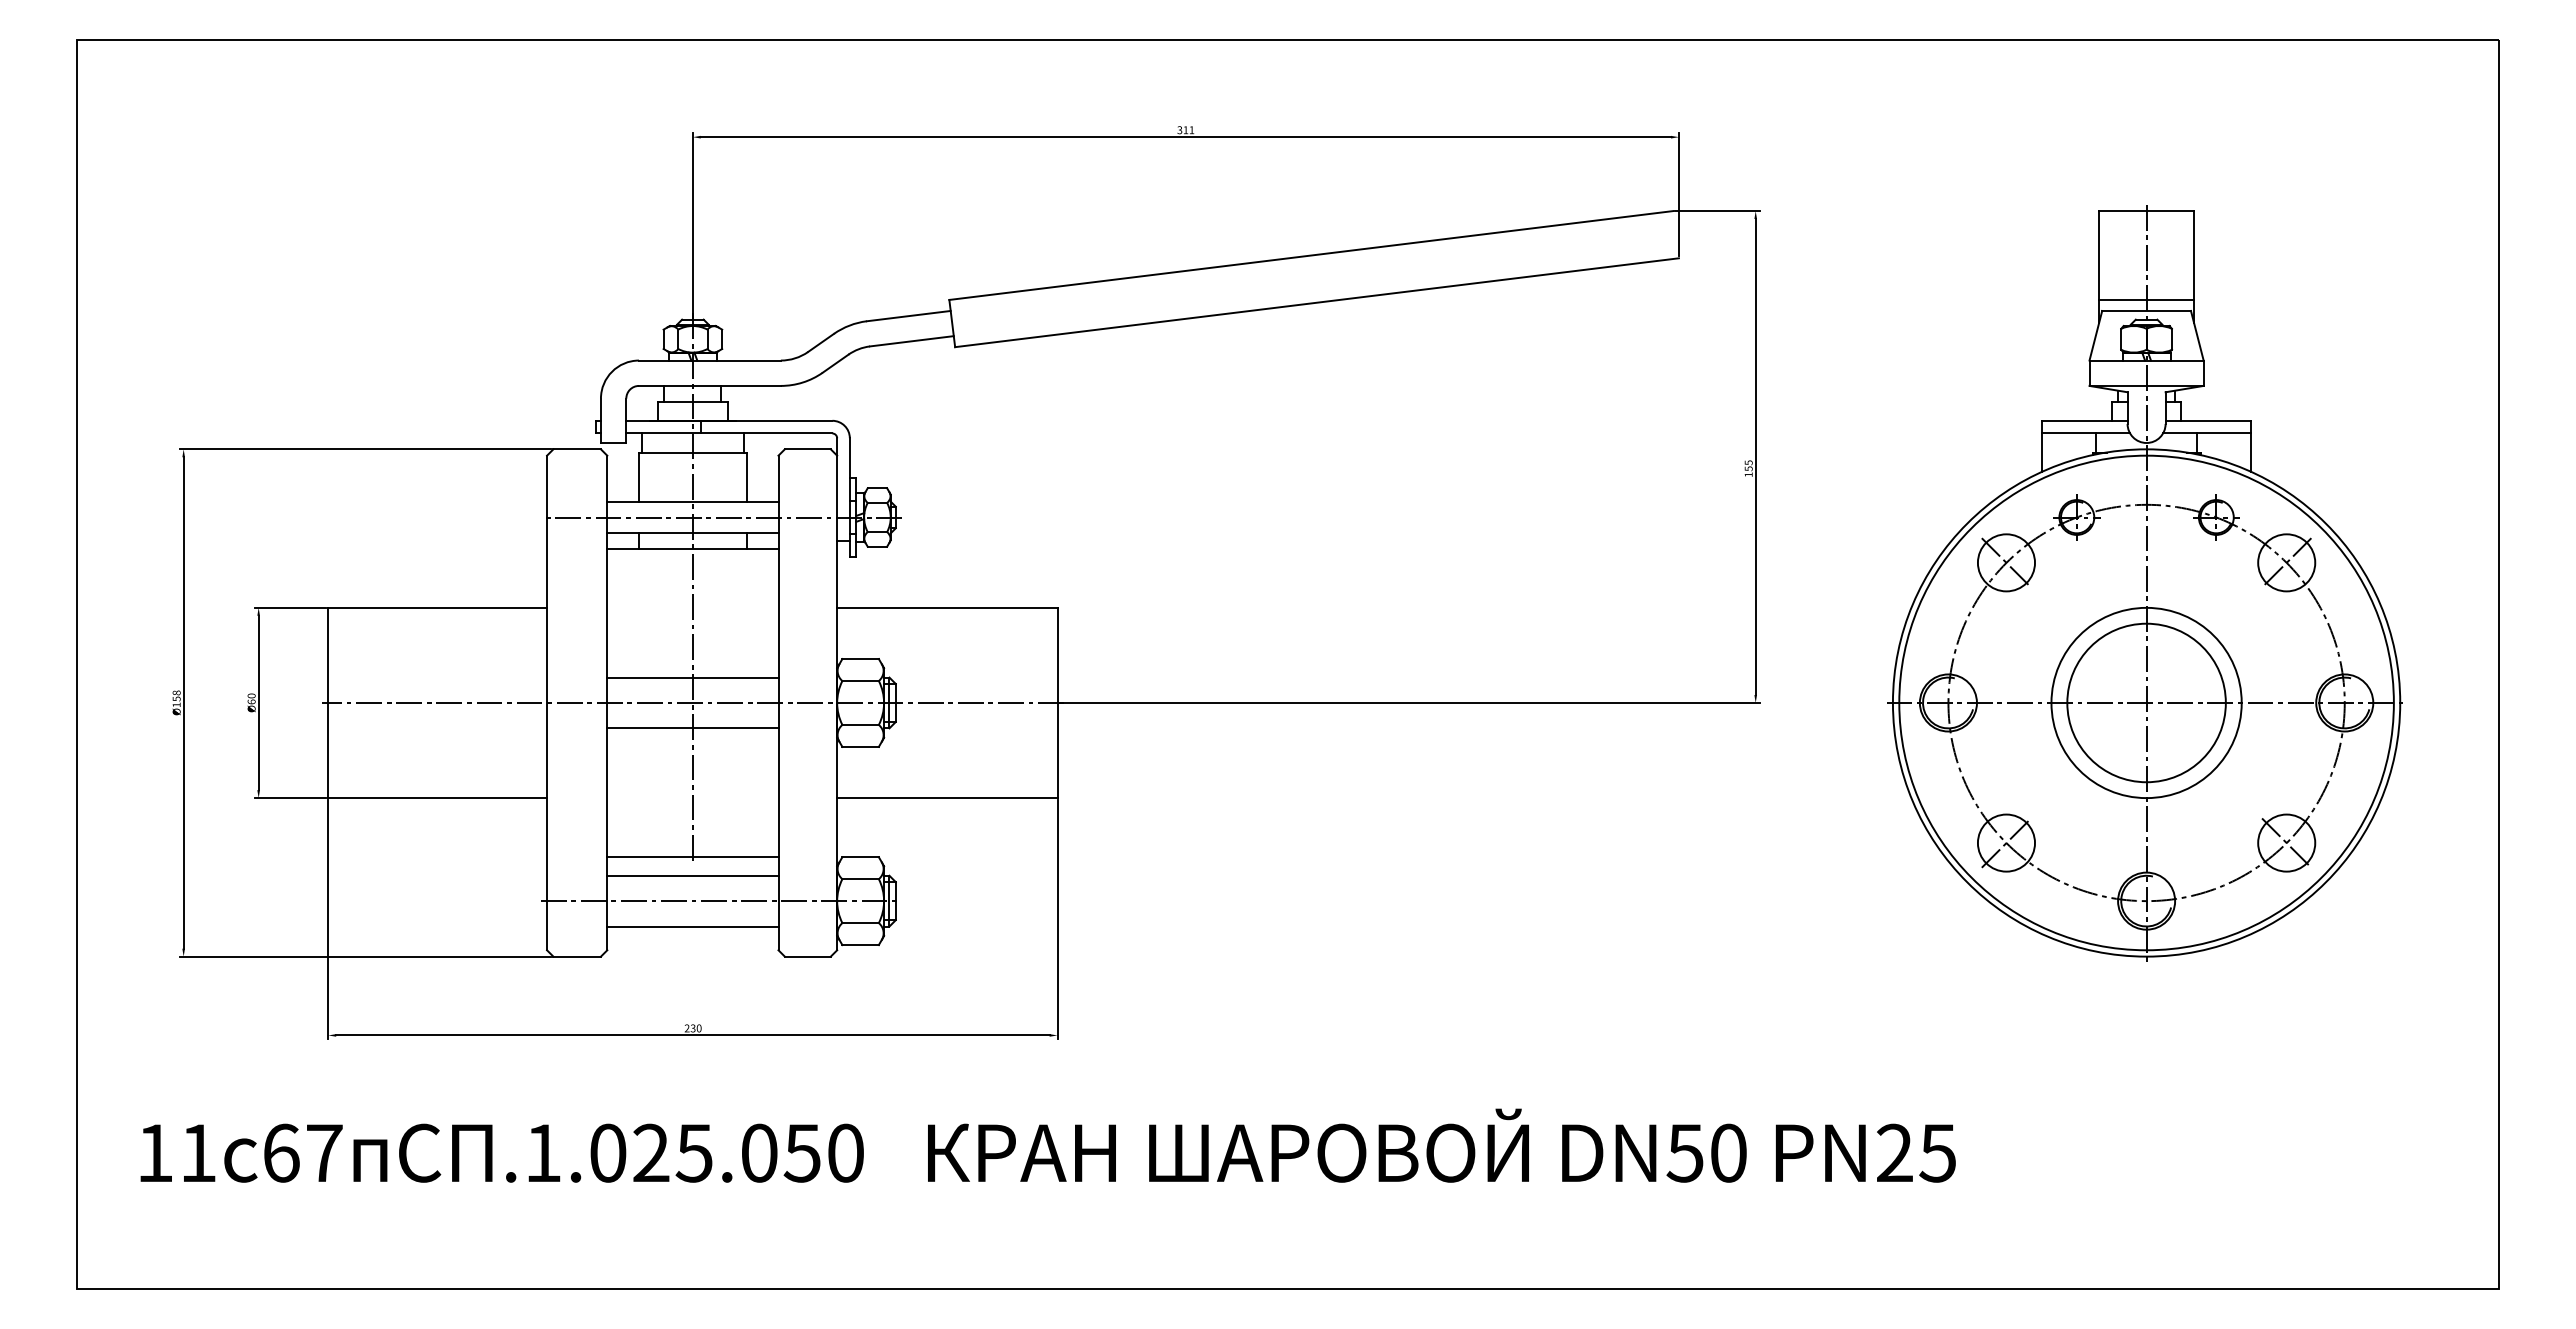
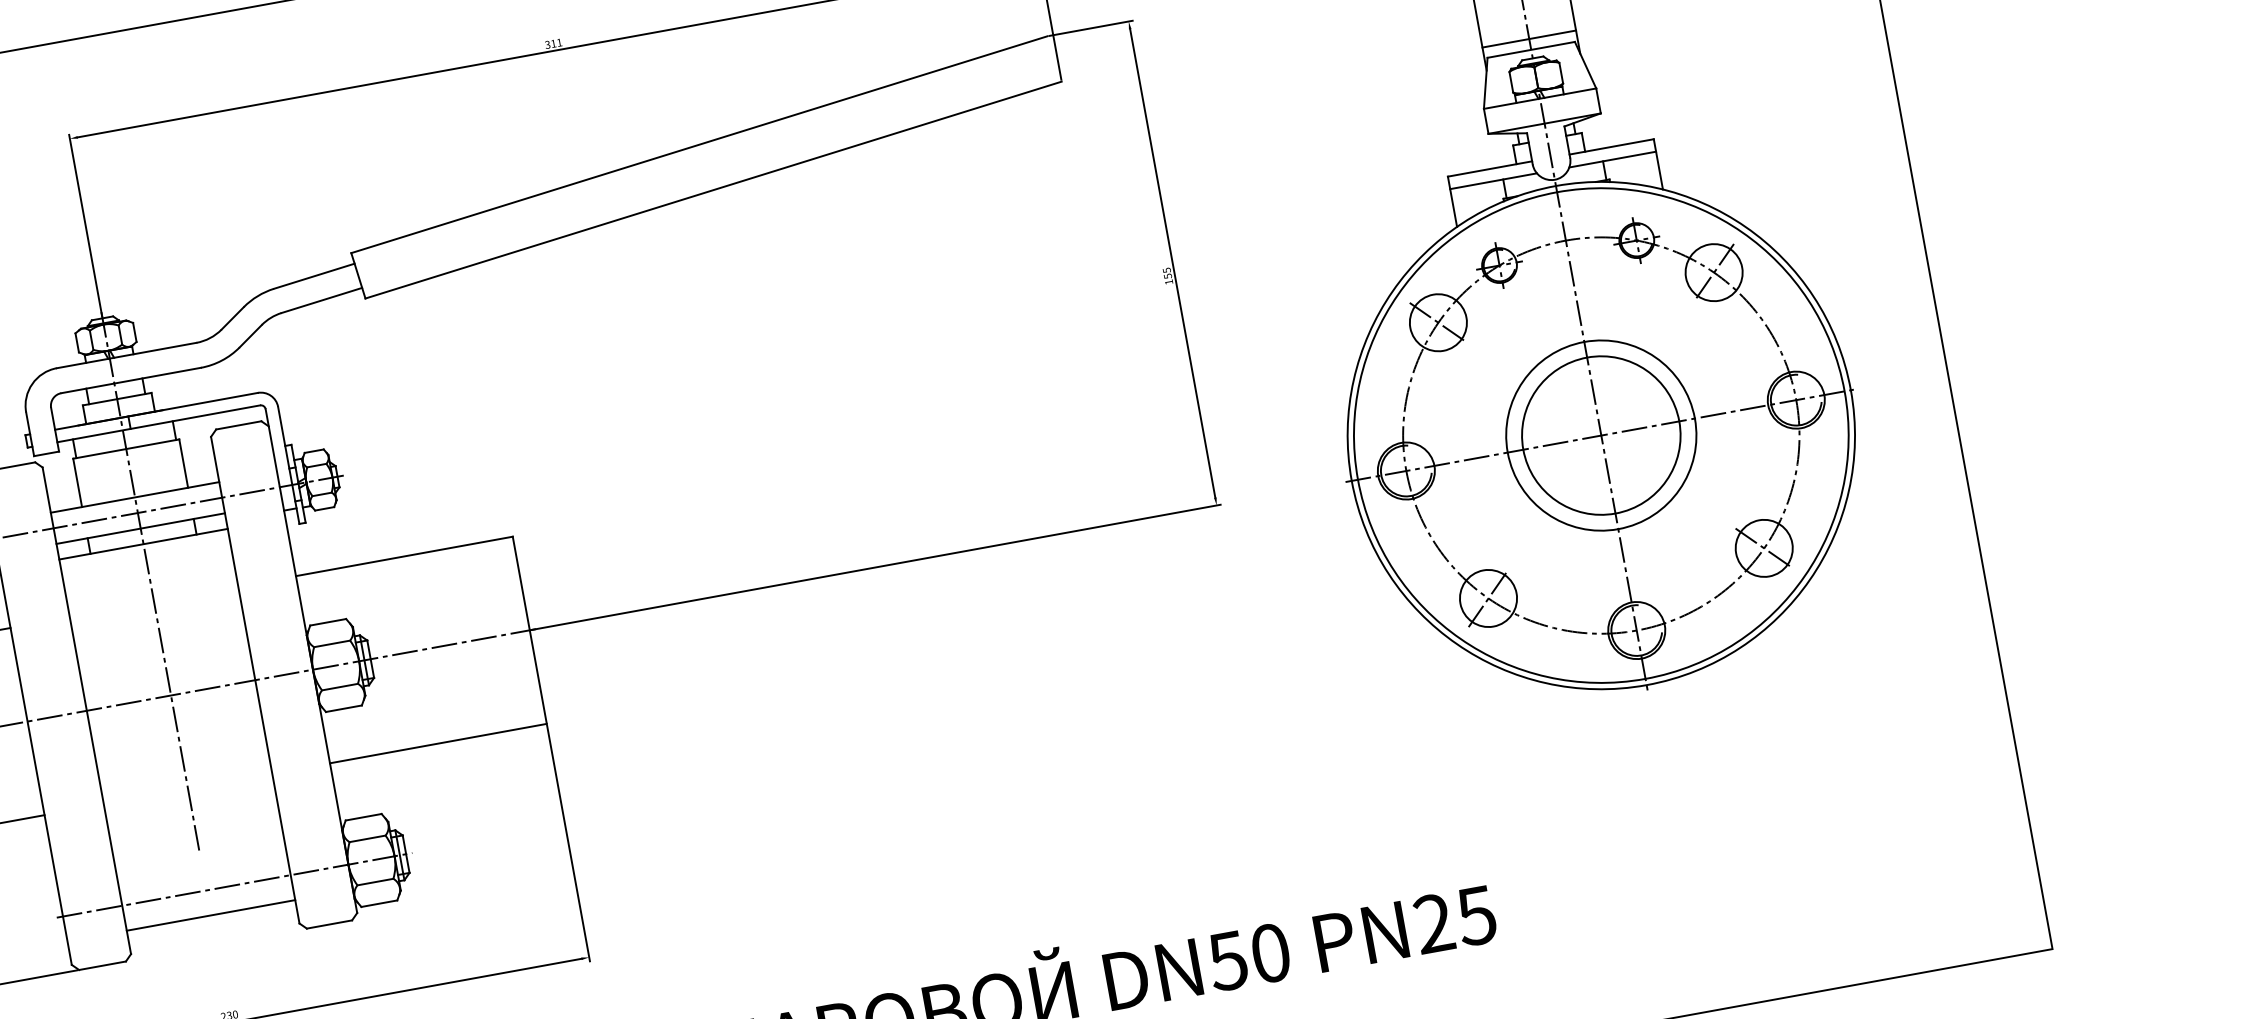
line: (692, 677) -> (166, 670), removed
line: (692, 728) -> (175, 720), removed
line: (692, 856) -> (198, 846), removed
line: (692, 875) -> (201, 865), removed

